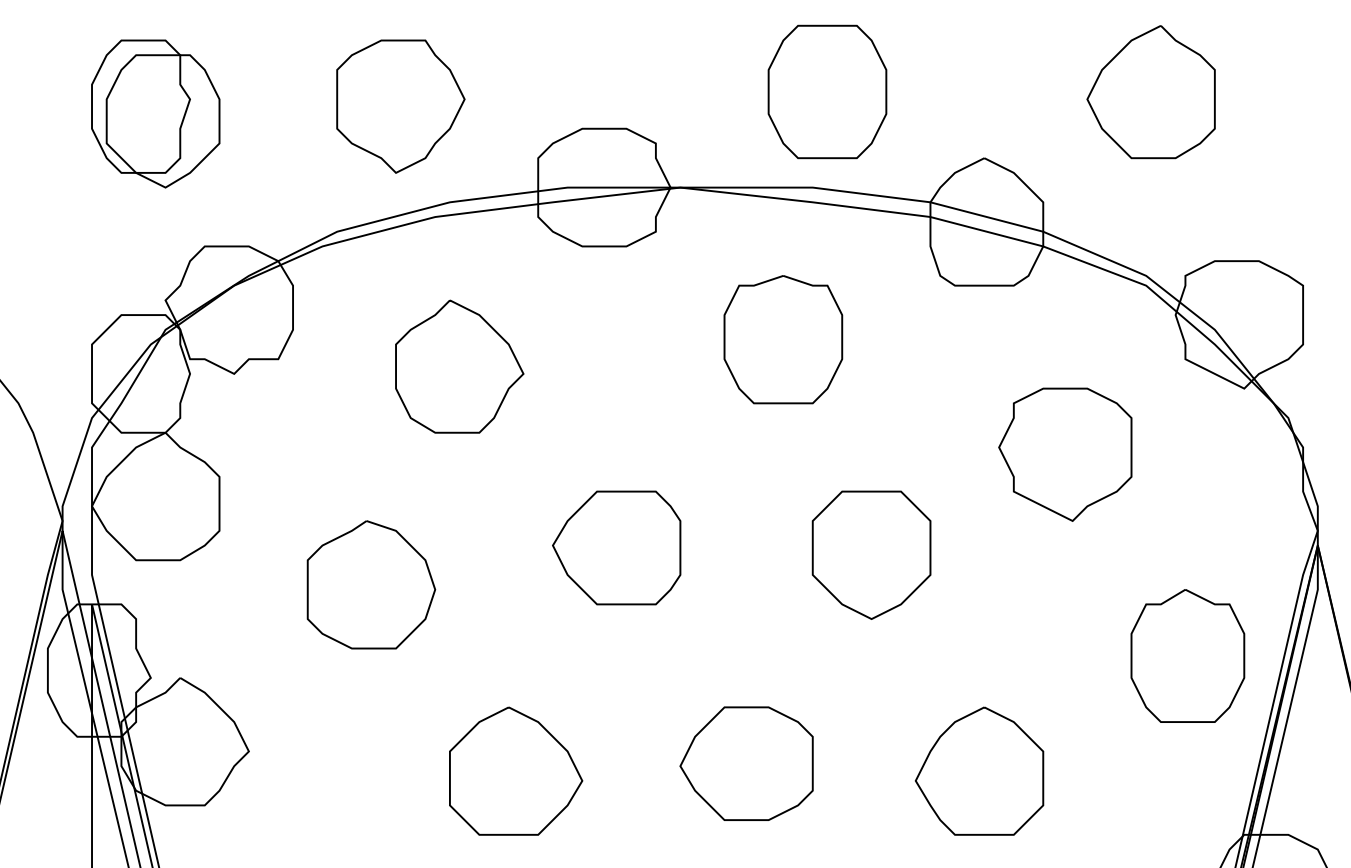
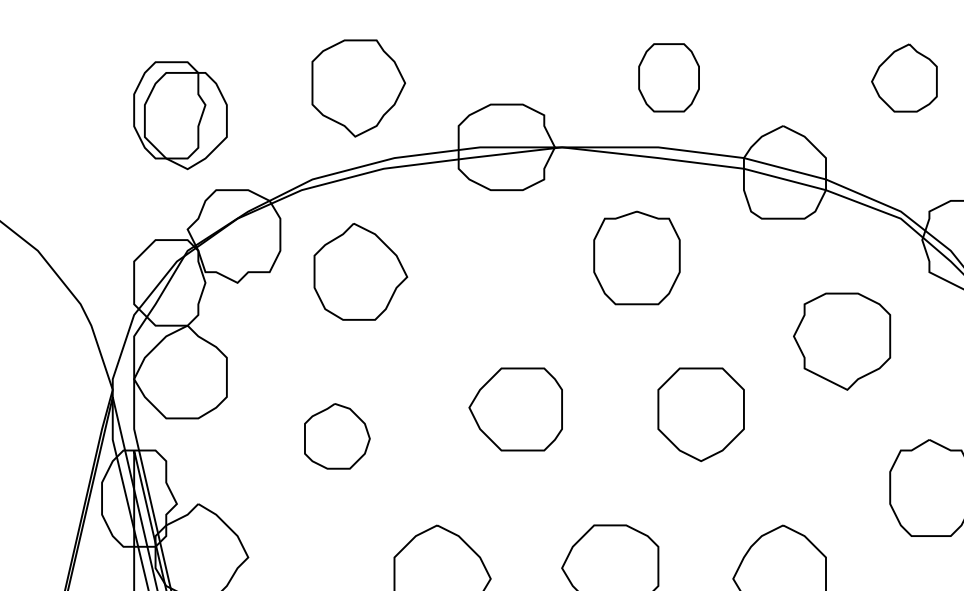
part: (827, 91) -> (669, 77), size x0.7
part: (1150, 92) -> (904, 78), size x0.7
part: (155, 113) -> (180, 115), moved
part: (459, 366) -> (360, 271), moved
part: (371, 584) -> (337, 436), size x0.7

